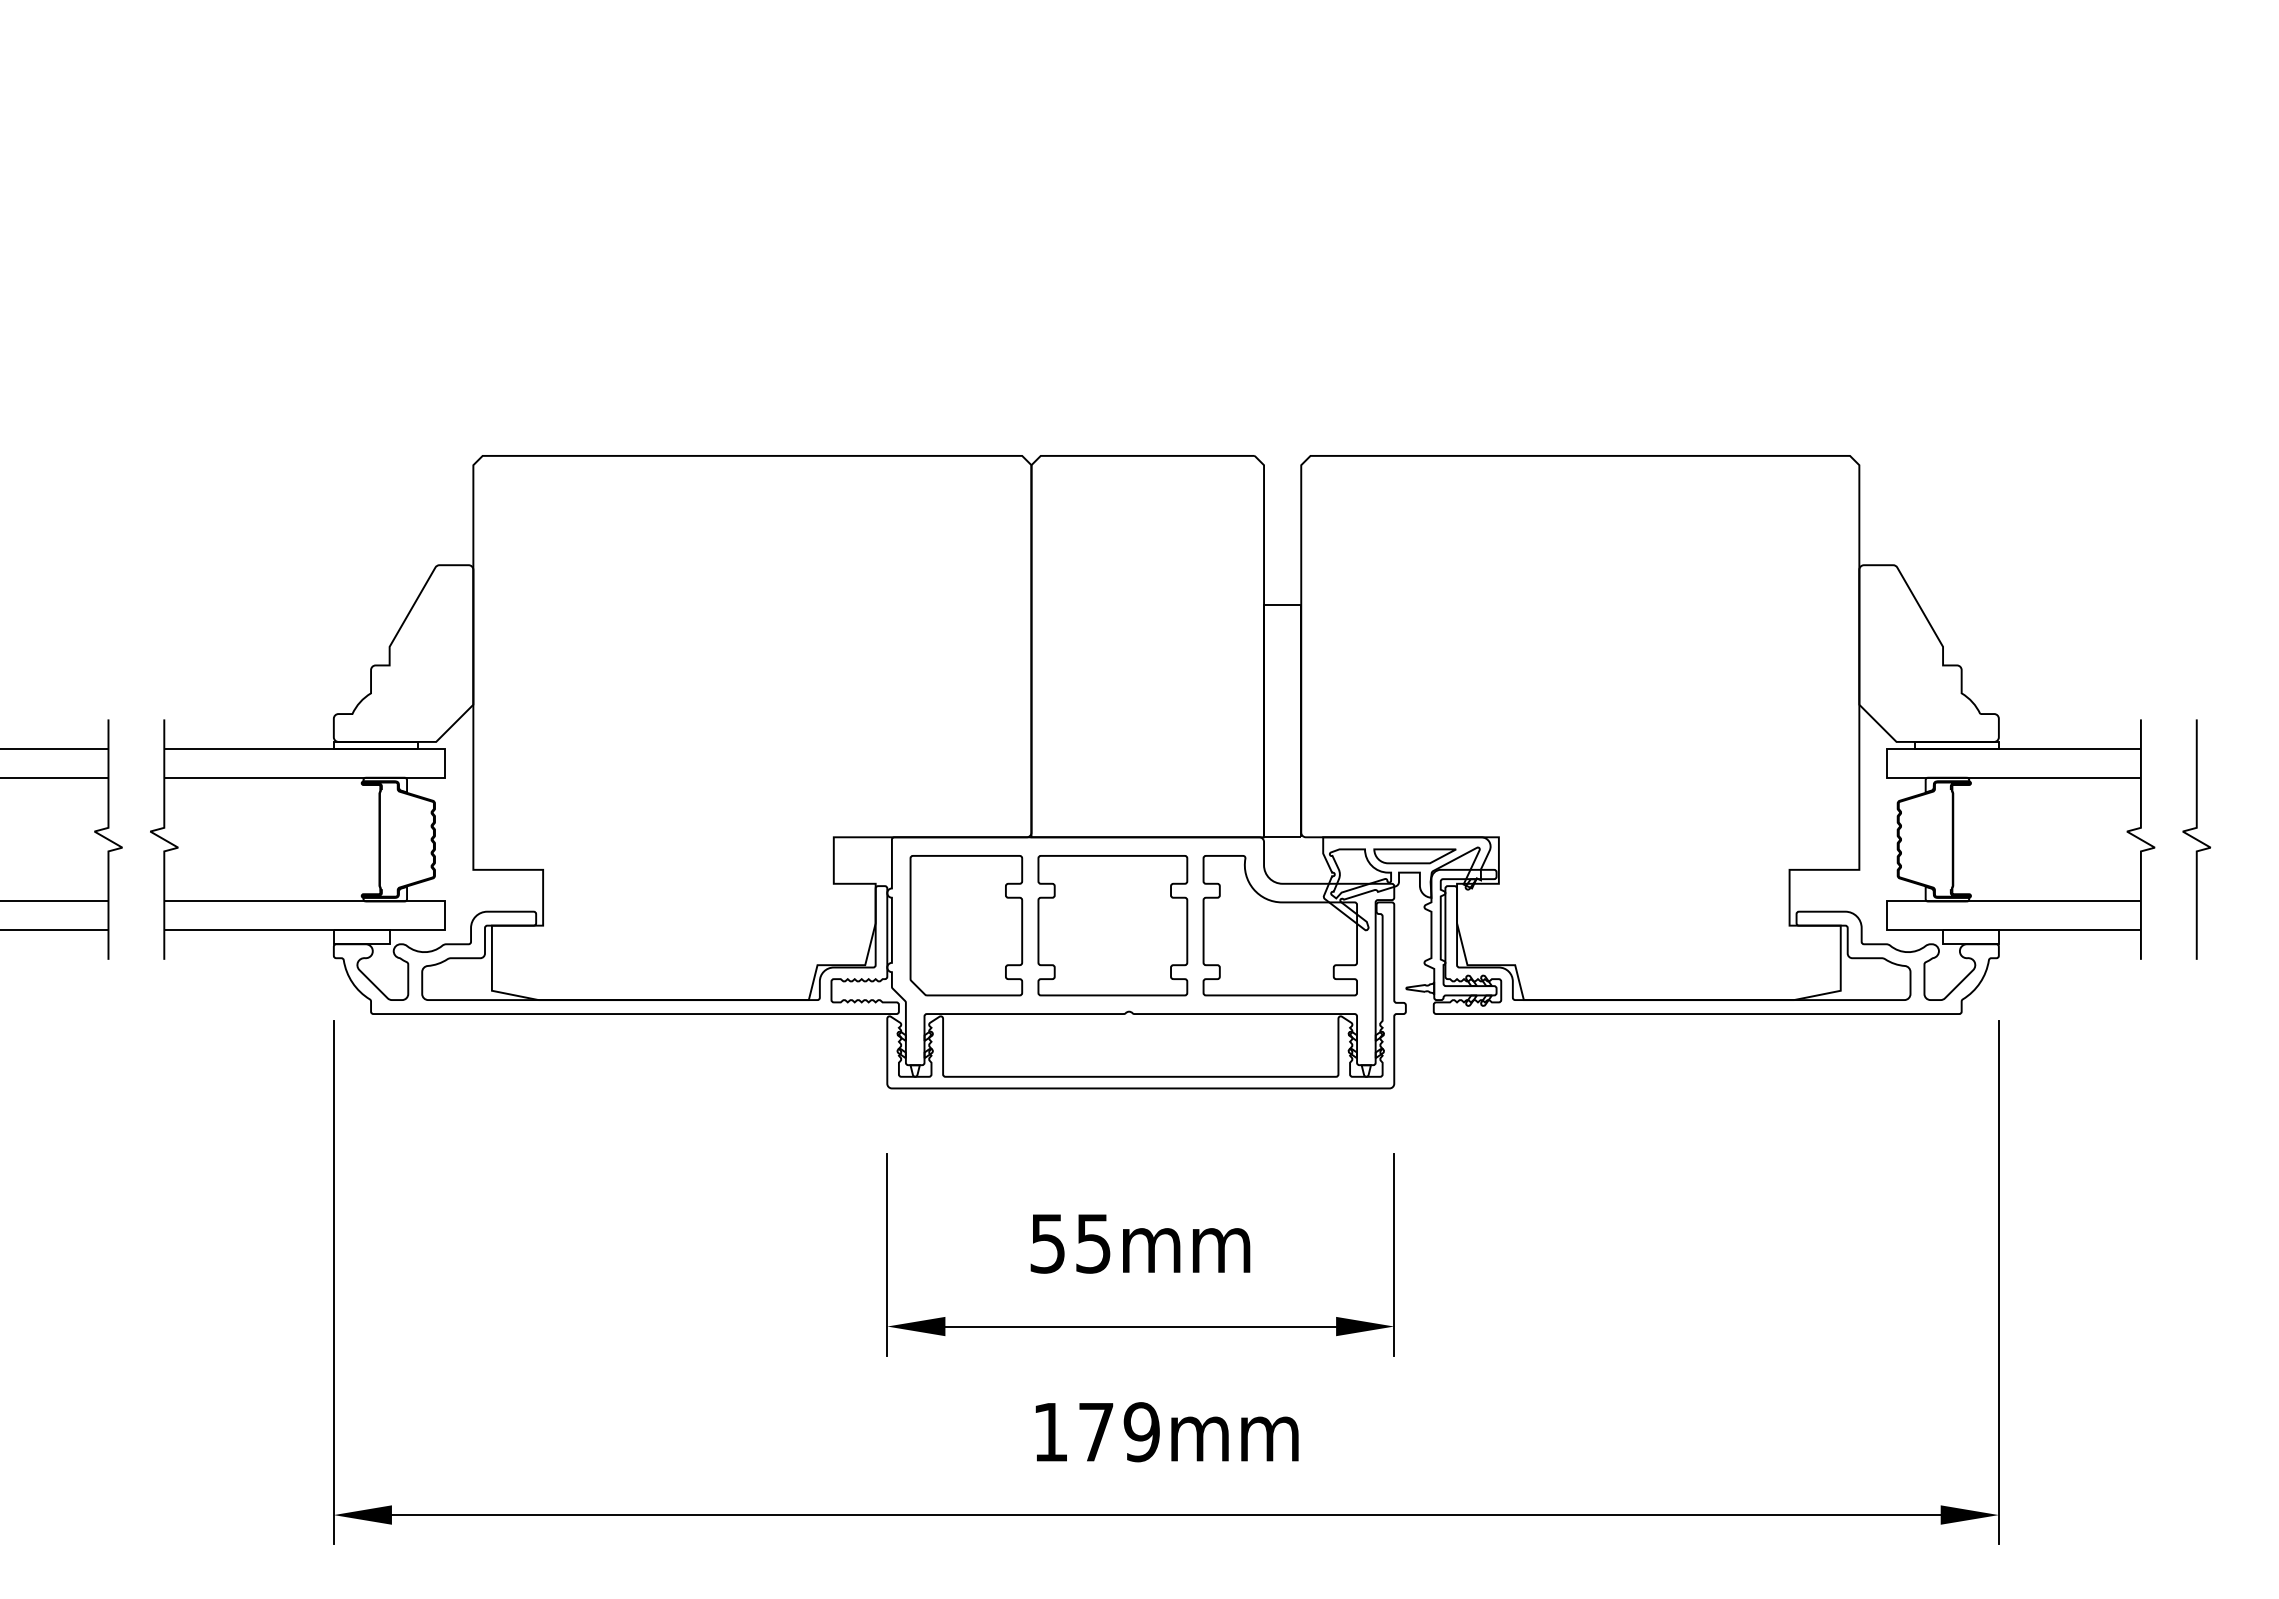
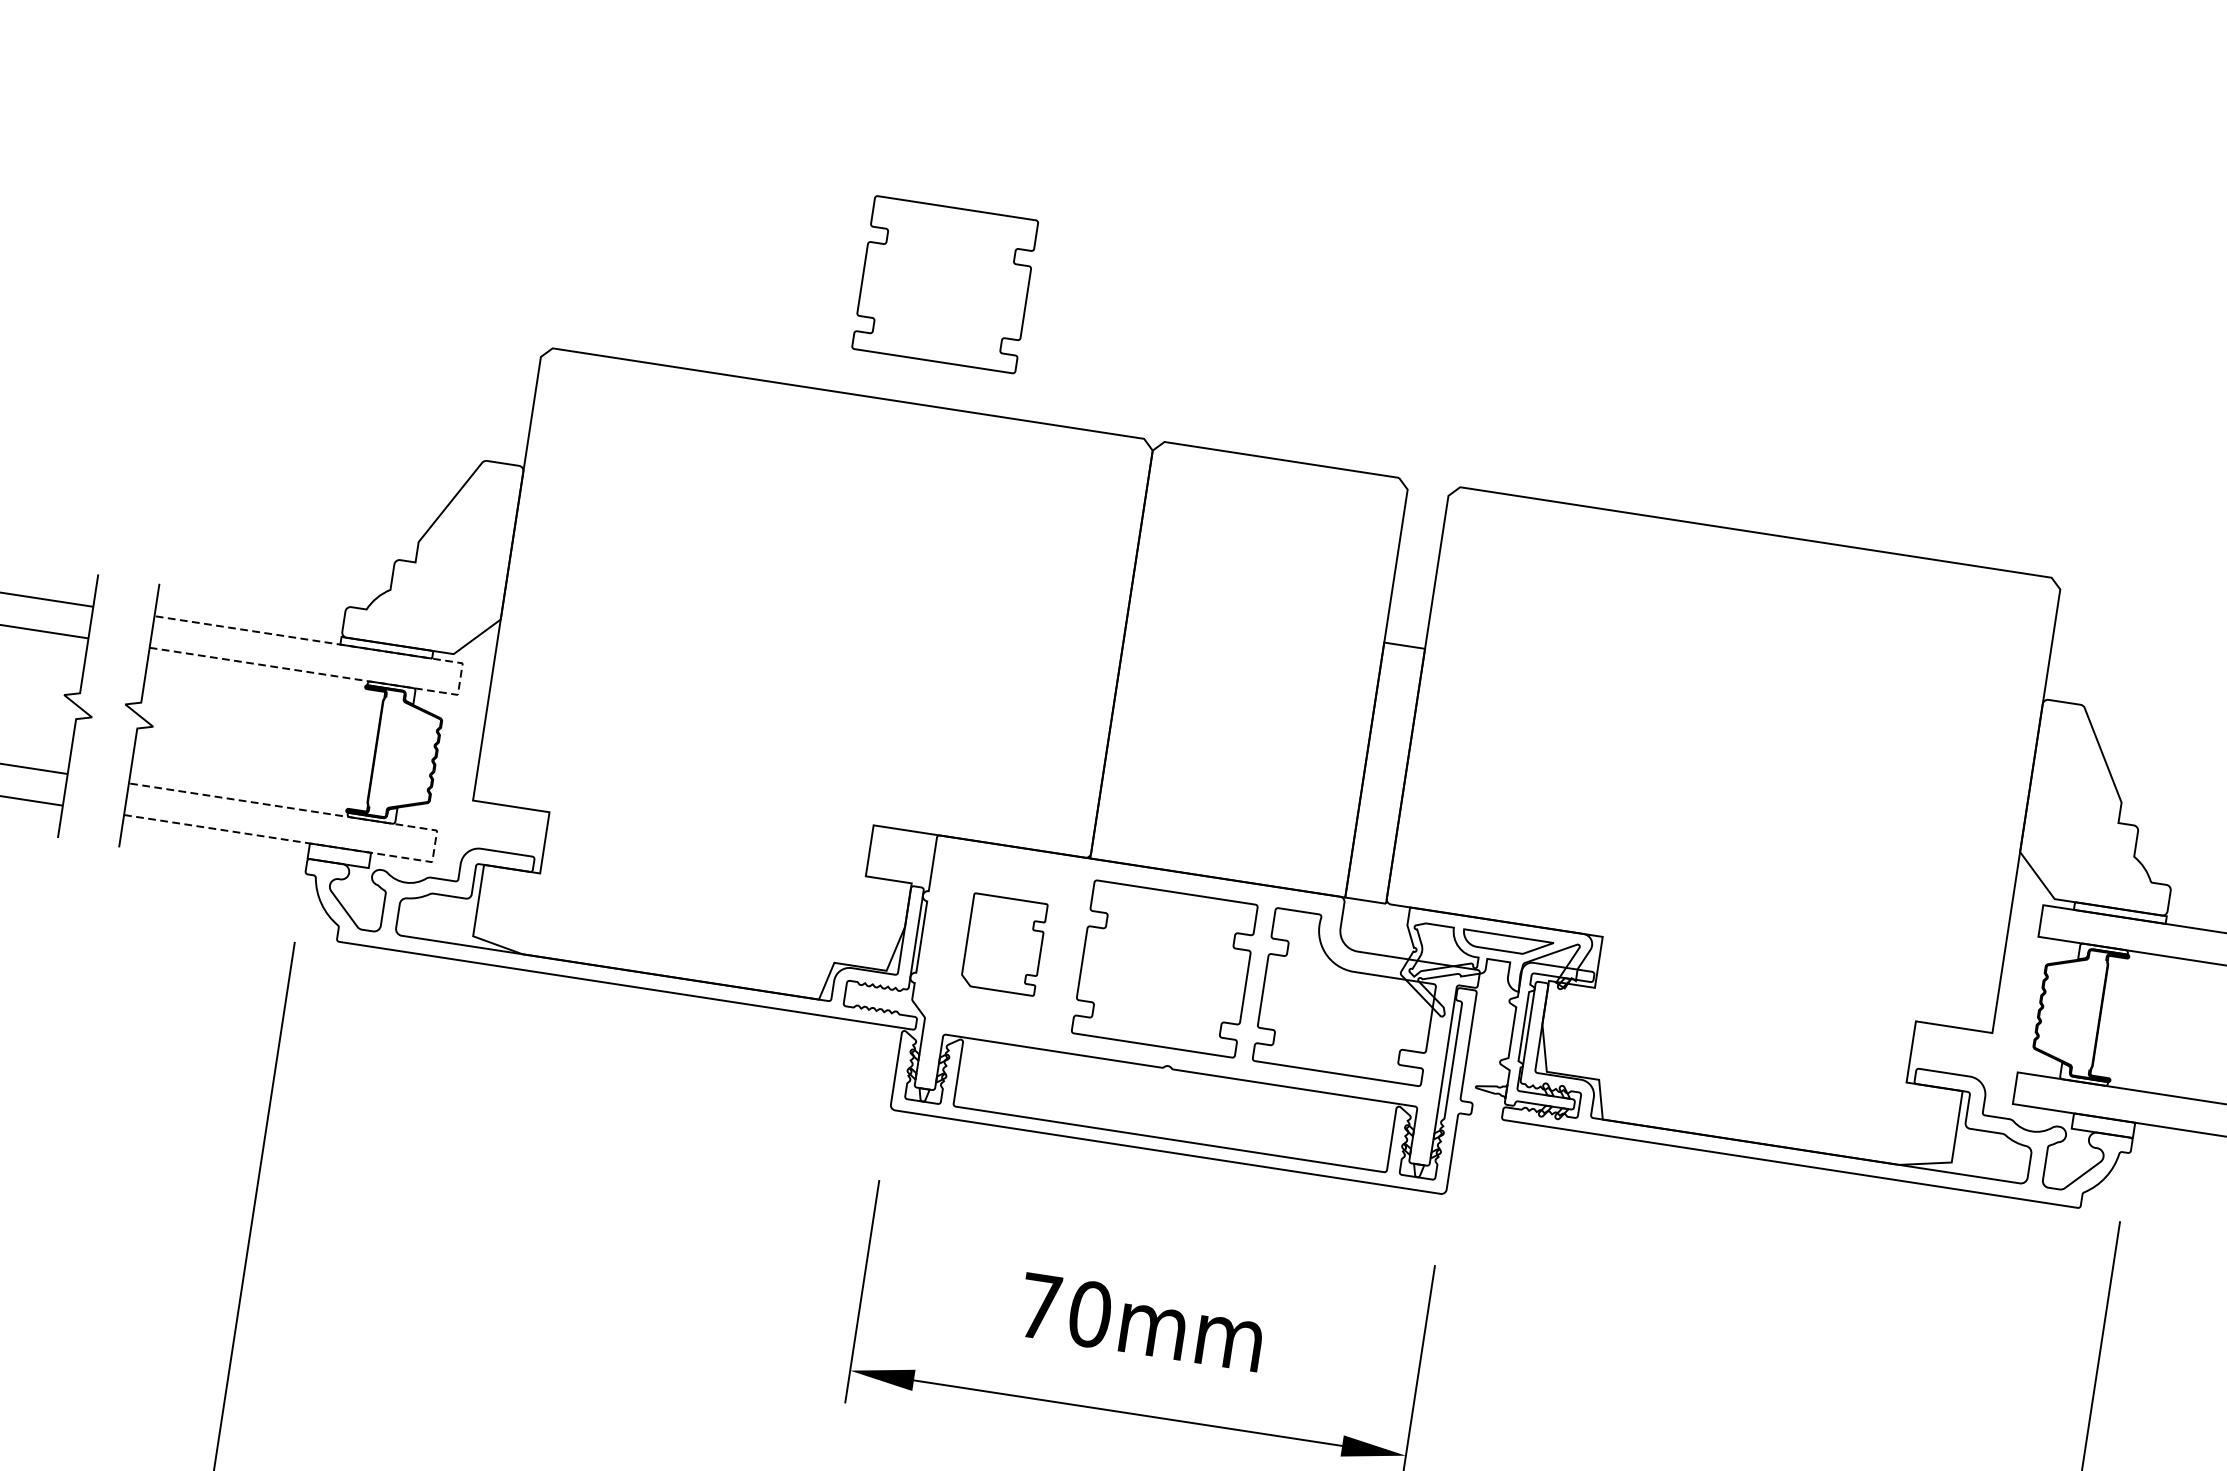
part: (823, 345) -> (944, 284), added
line: (445, 762) -> (460, 678), solid -> dashed
line: (445, 915) -> (434, 845), solid -> dashed
part: (966, 925) -> (1004, 944), size x0.6
text: (1070, 1243) -> (1064, 1310), 55mm -> 70mm

